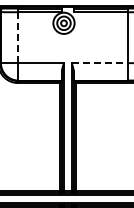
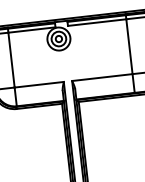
line: (18, 38) -> (11, 60), dashed -> solid
line: (100, 63) -> (103, 77), dashed -> solid

